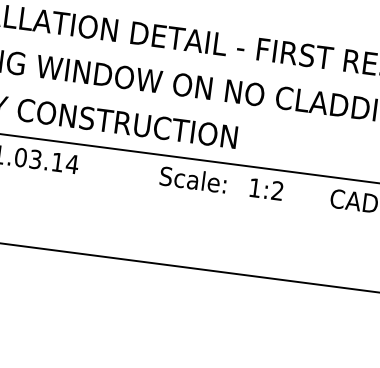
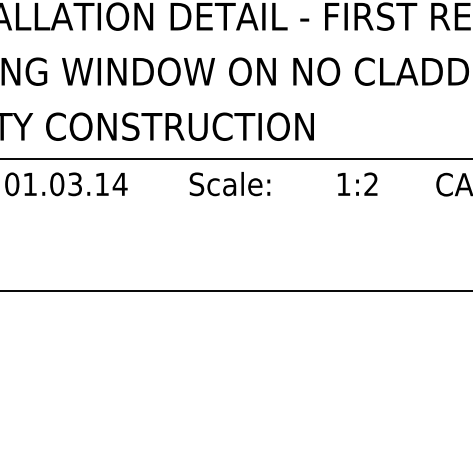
text: (192, 180) -> (229, 184), moved

